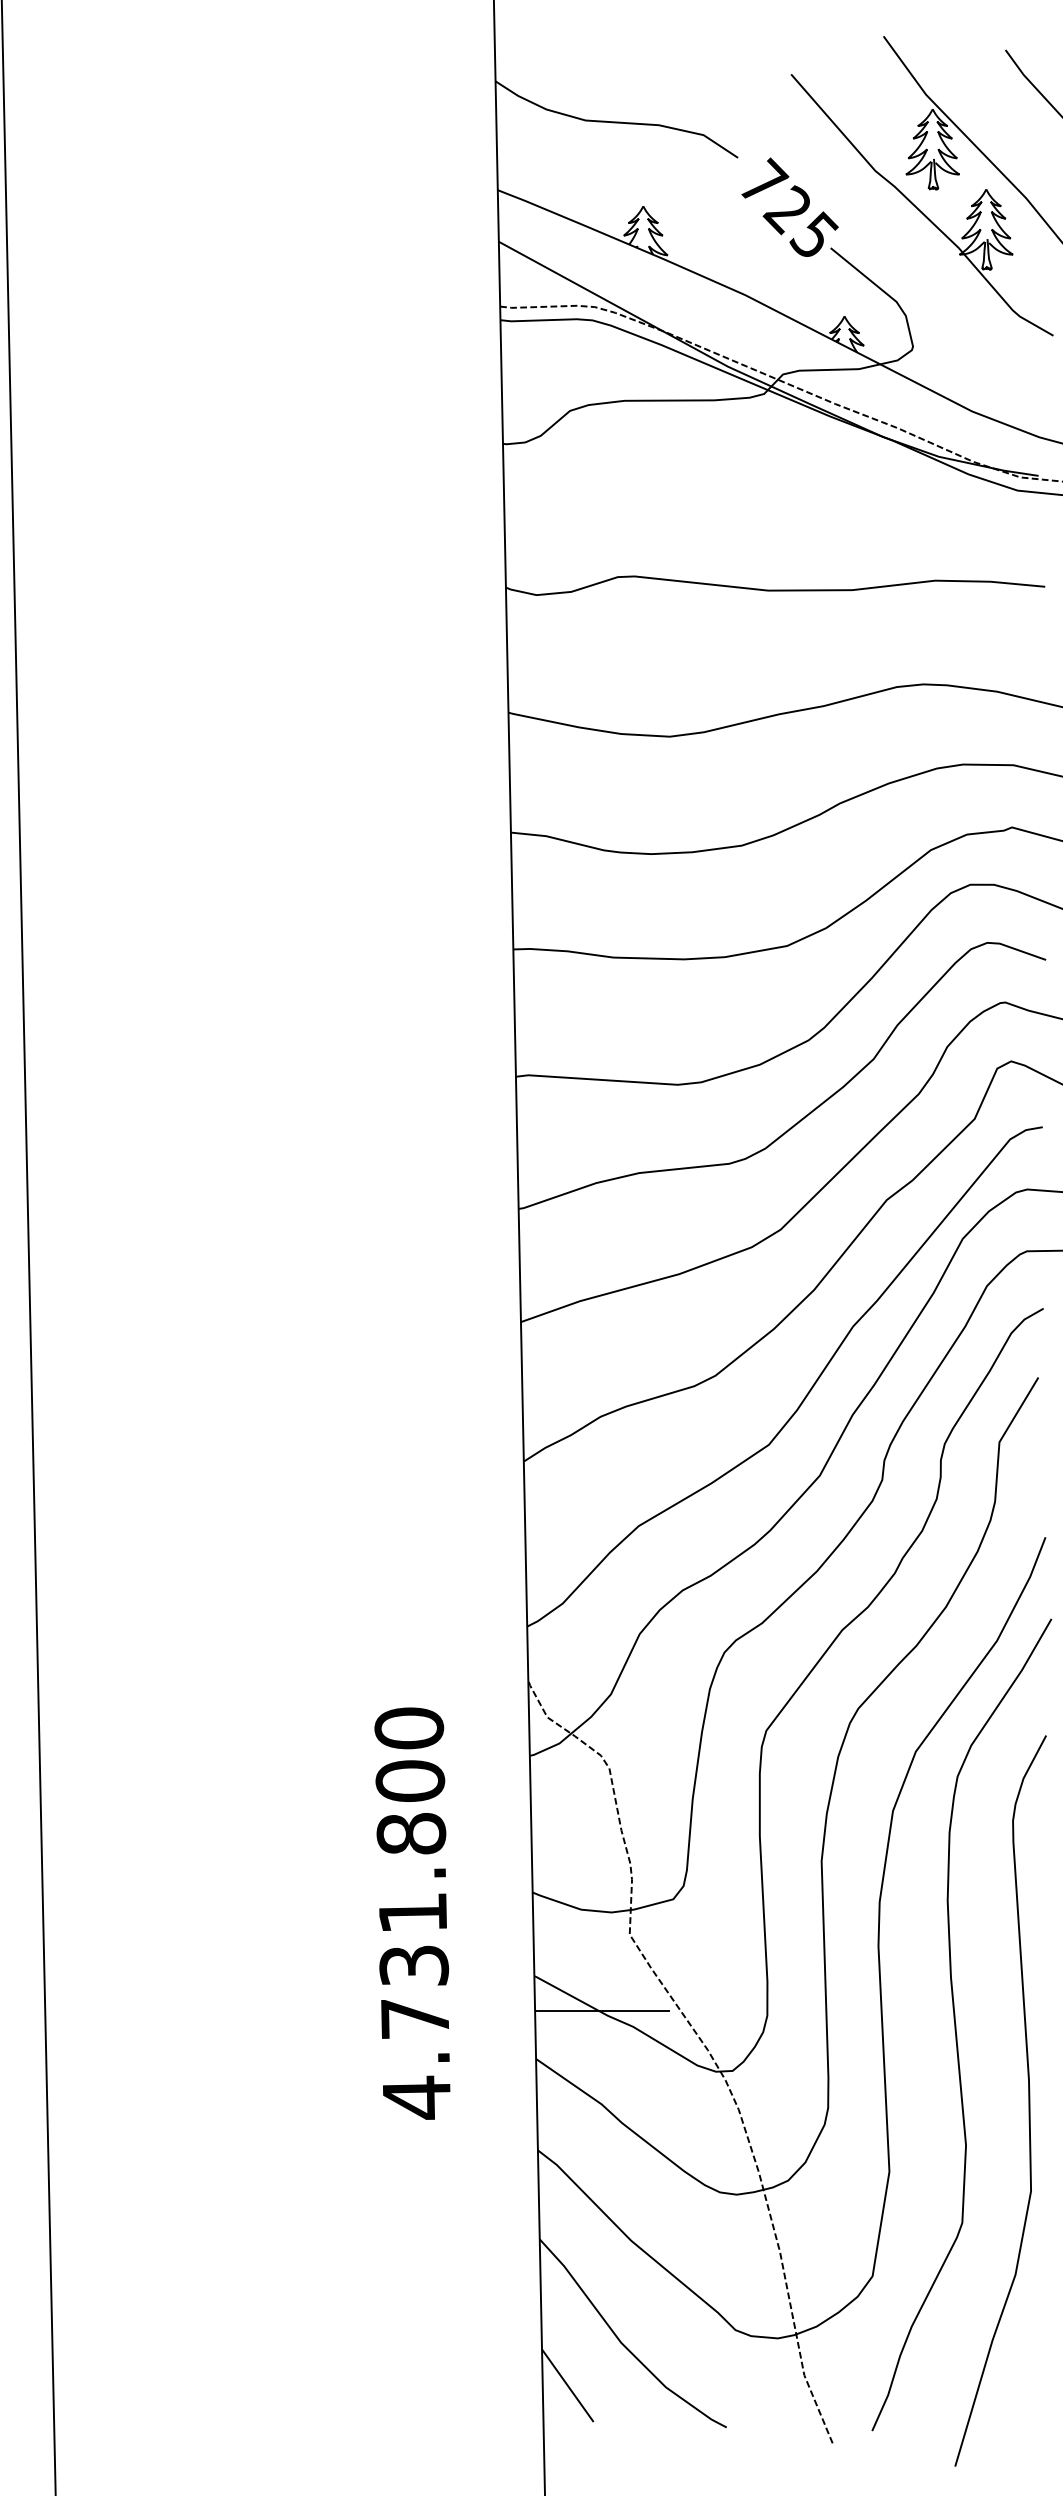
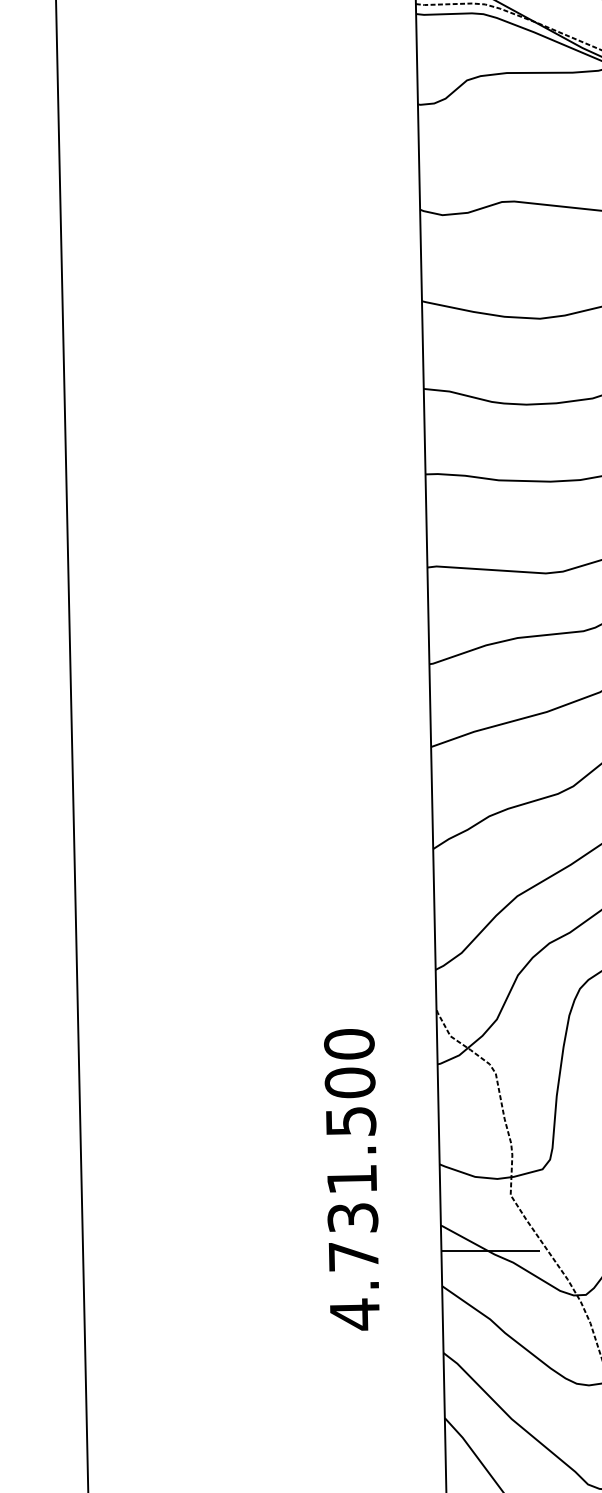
text: (411, 1833) -> (351, 1121), 4.731.800 -> 4.731.500

